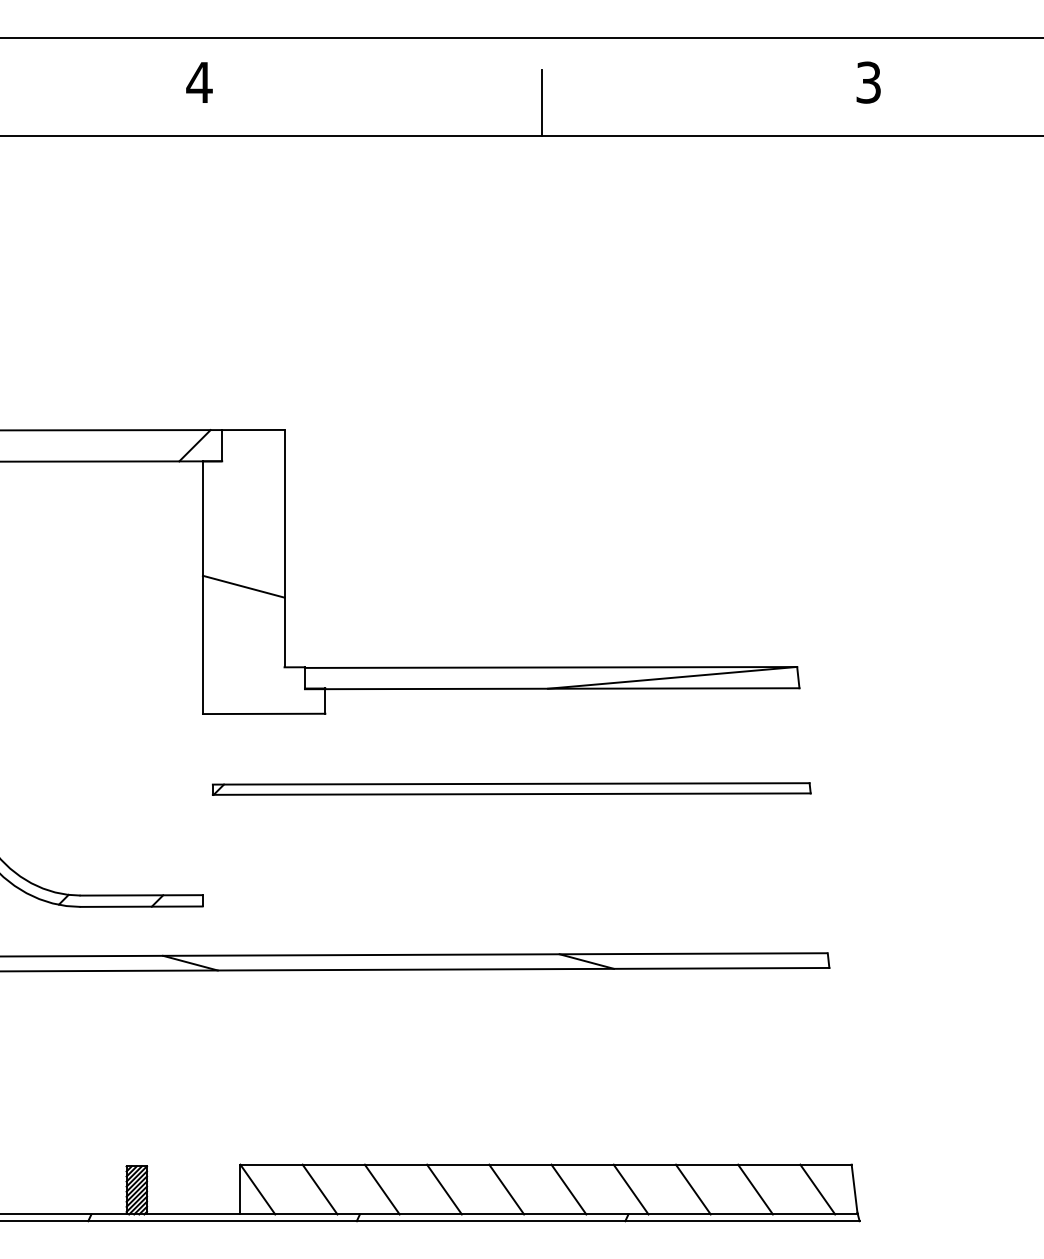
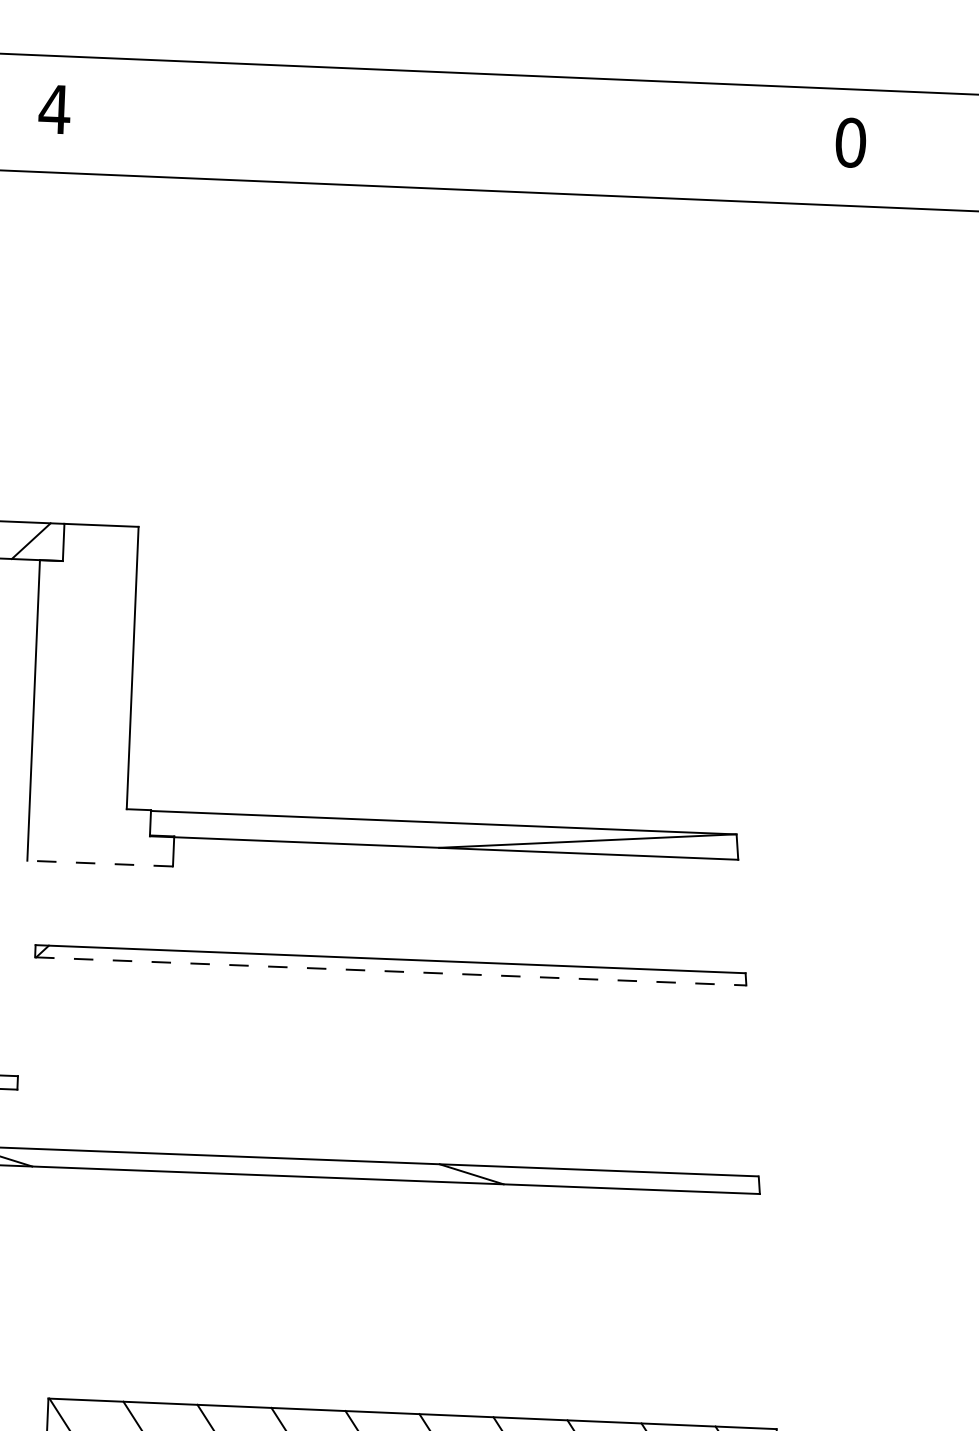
text: (868, 82) -> (850, 142), 3 -> 0
line: (542, 102) -> (461, 150), removed
line: (243, 586) -> (81, 711), removed
line: (263, 713) -> (99, 863), solid -> dashed
line: (511, 794) -> (390, 971), solid -> dashed

